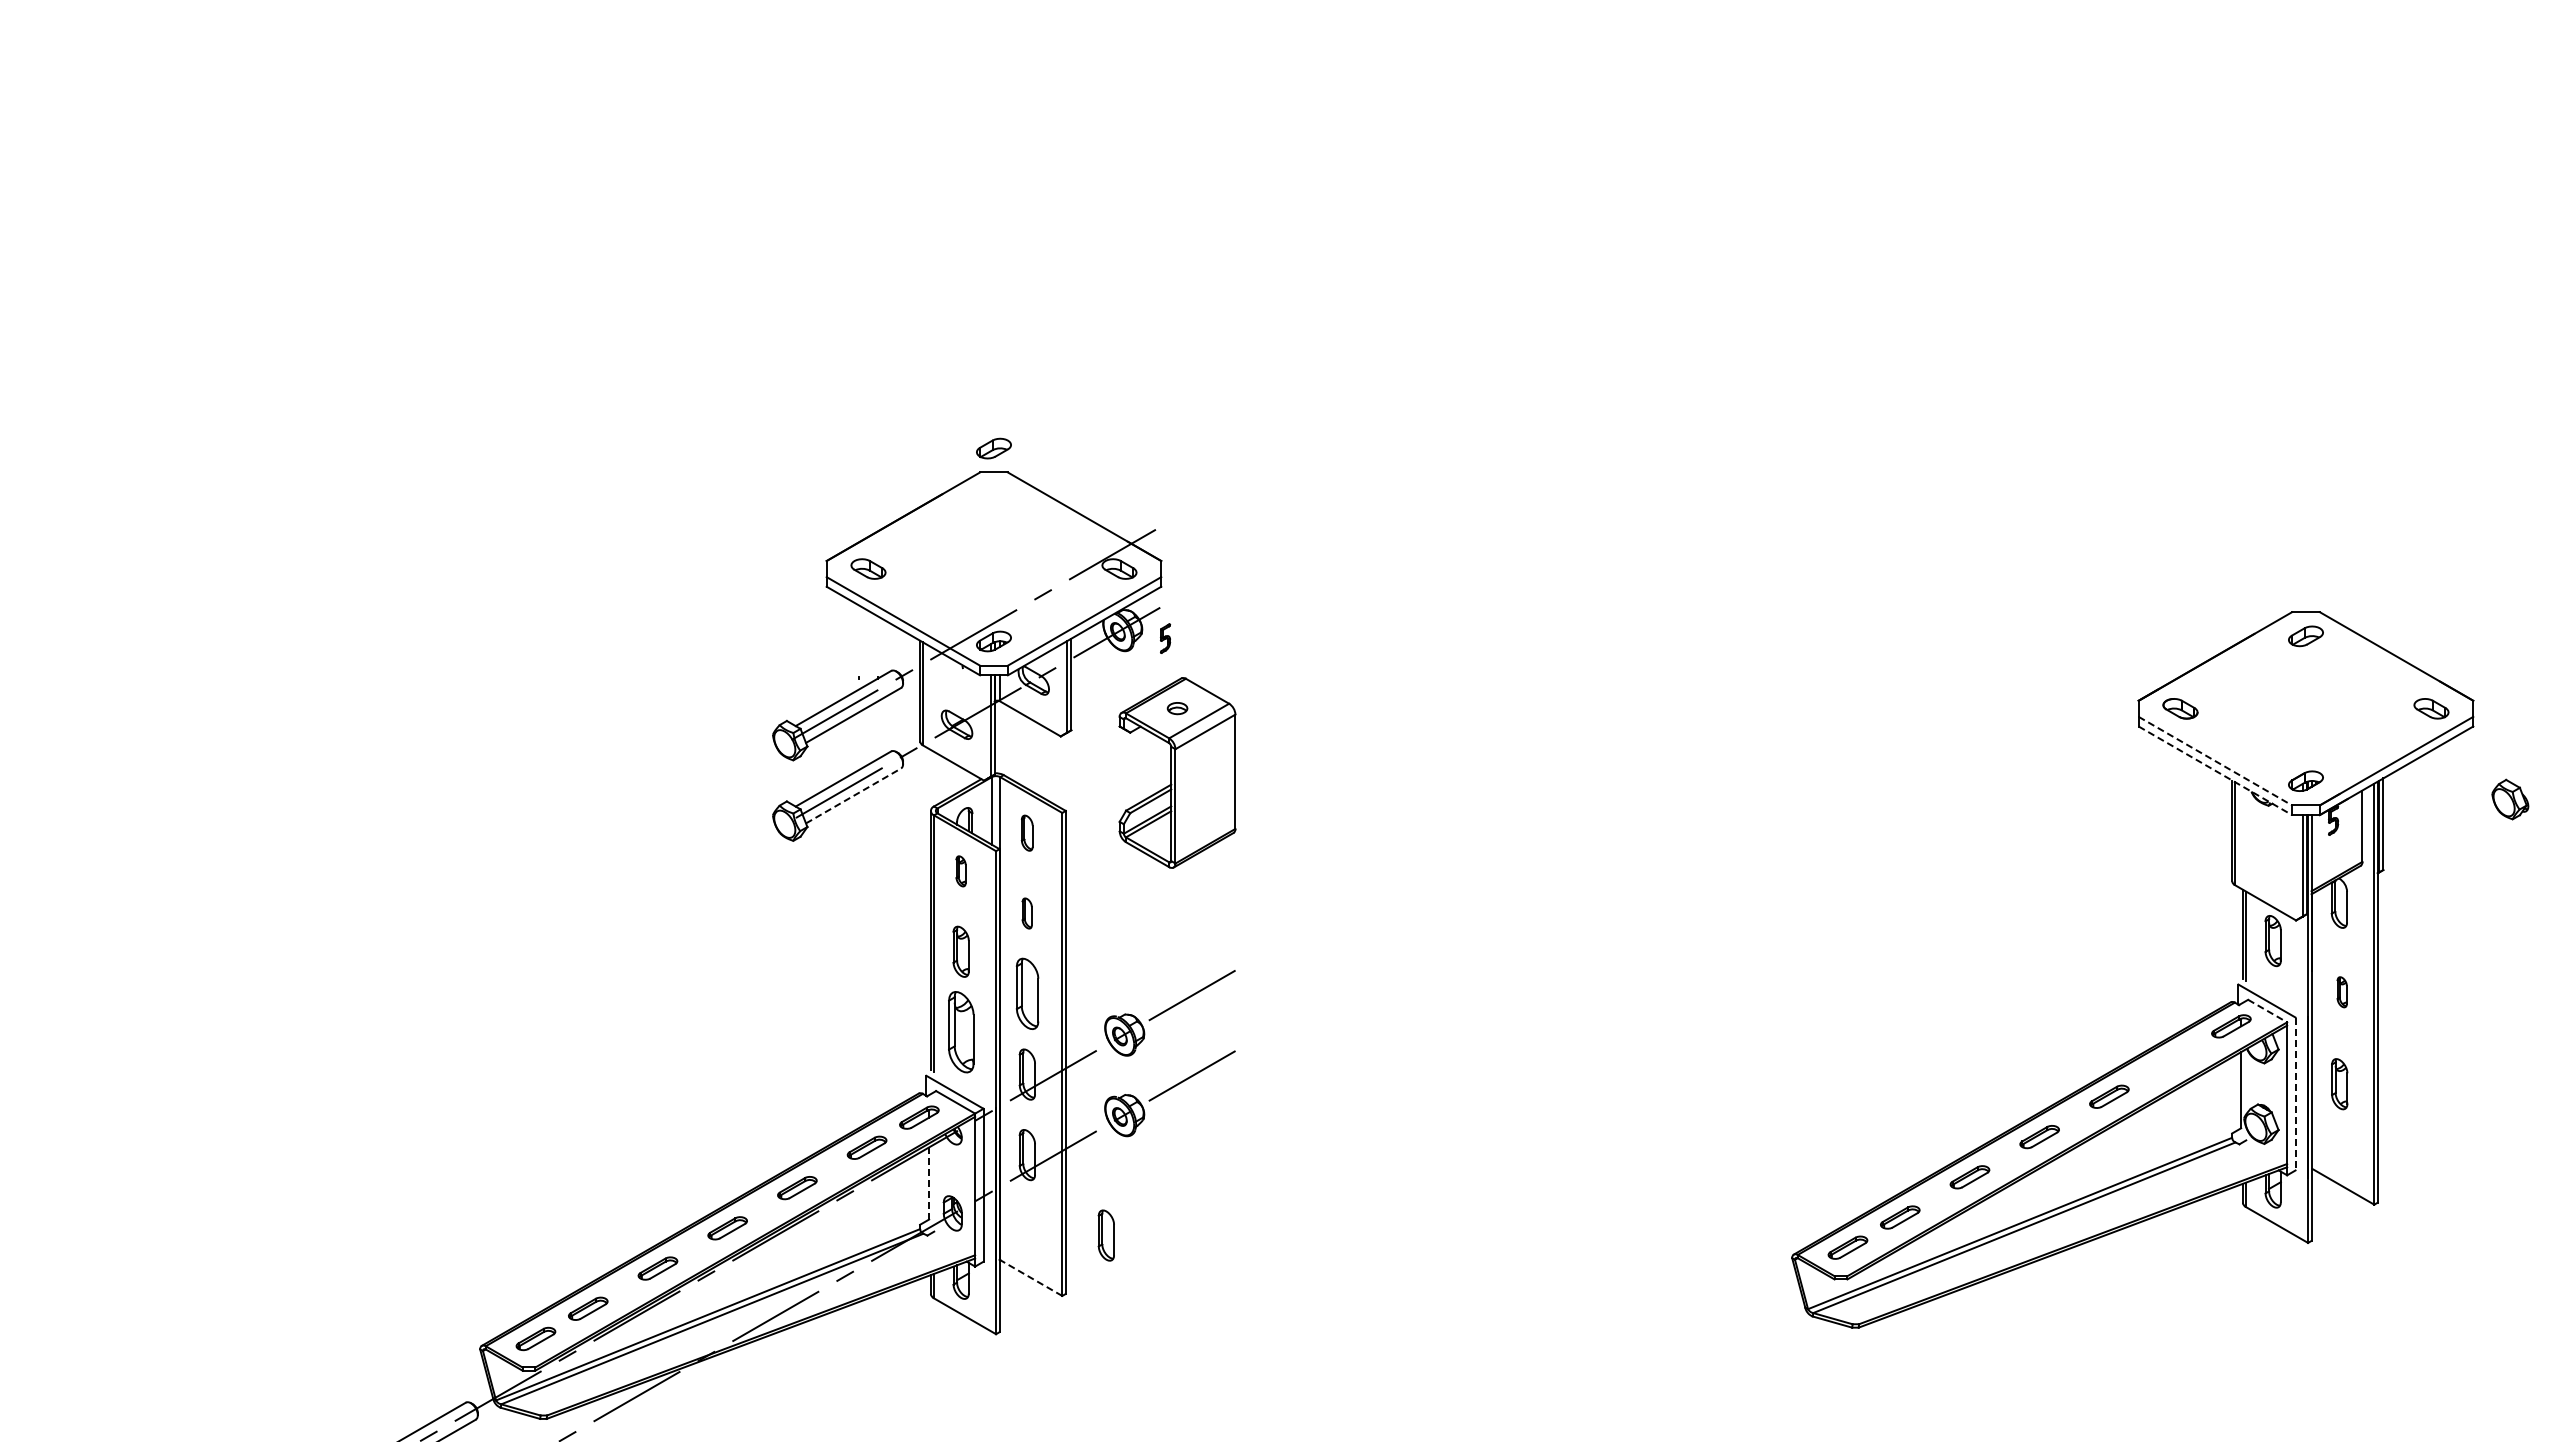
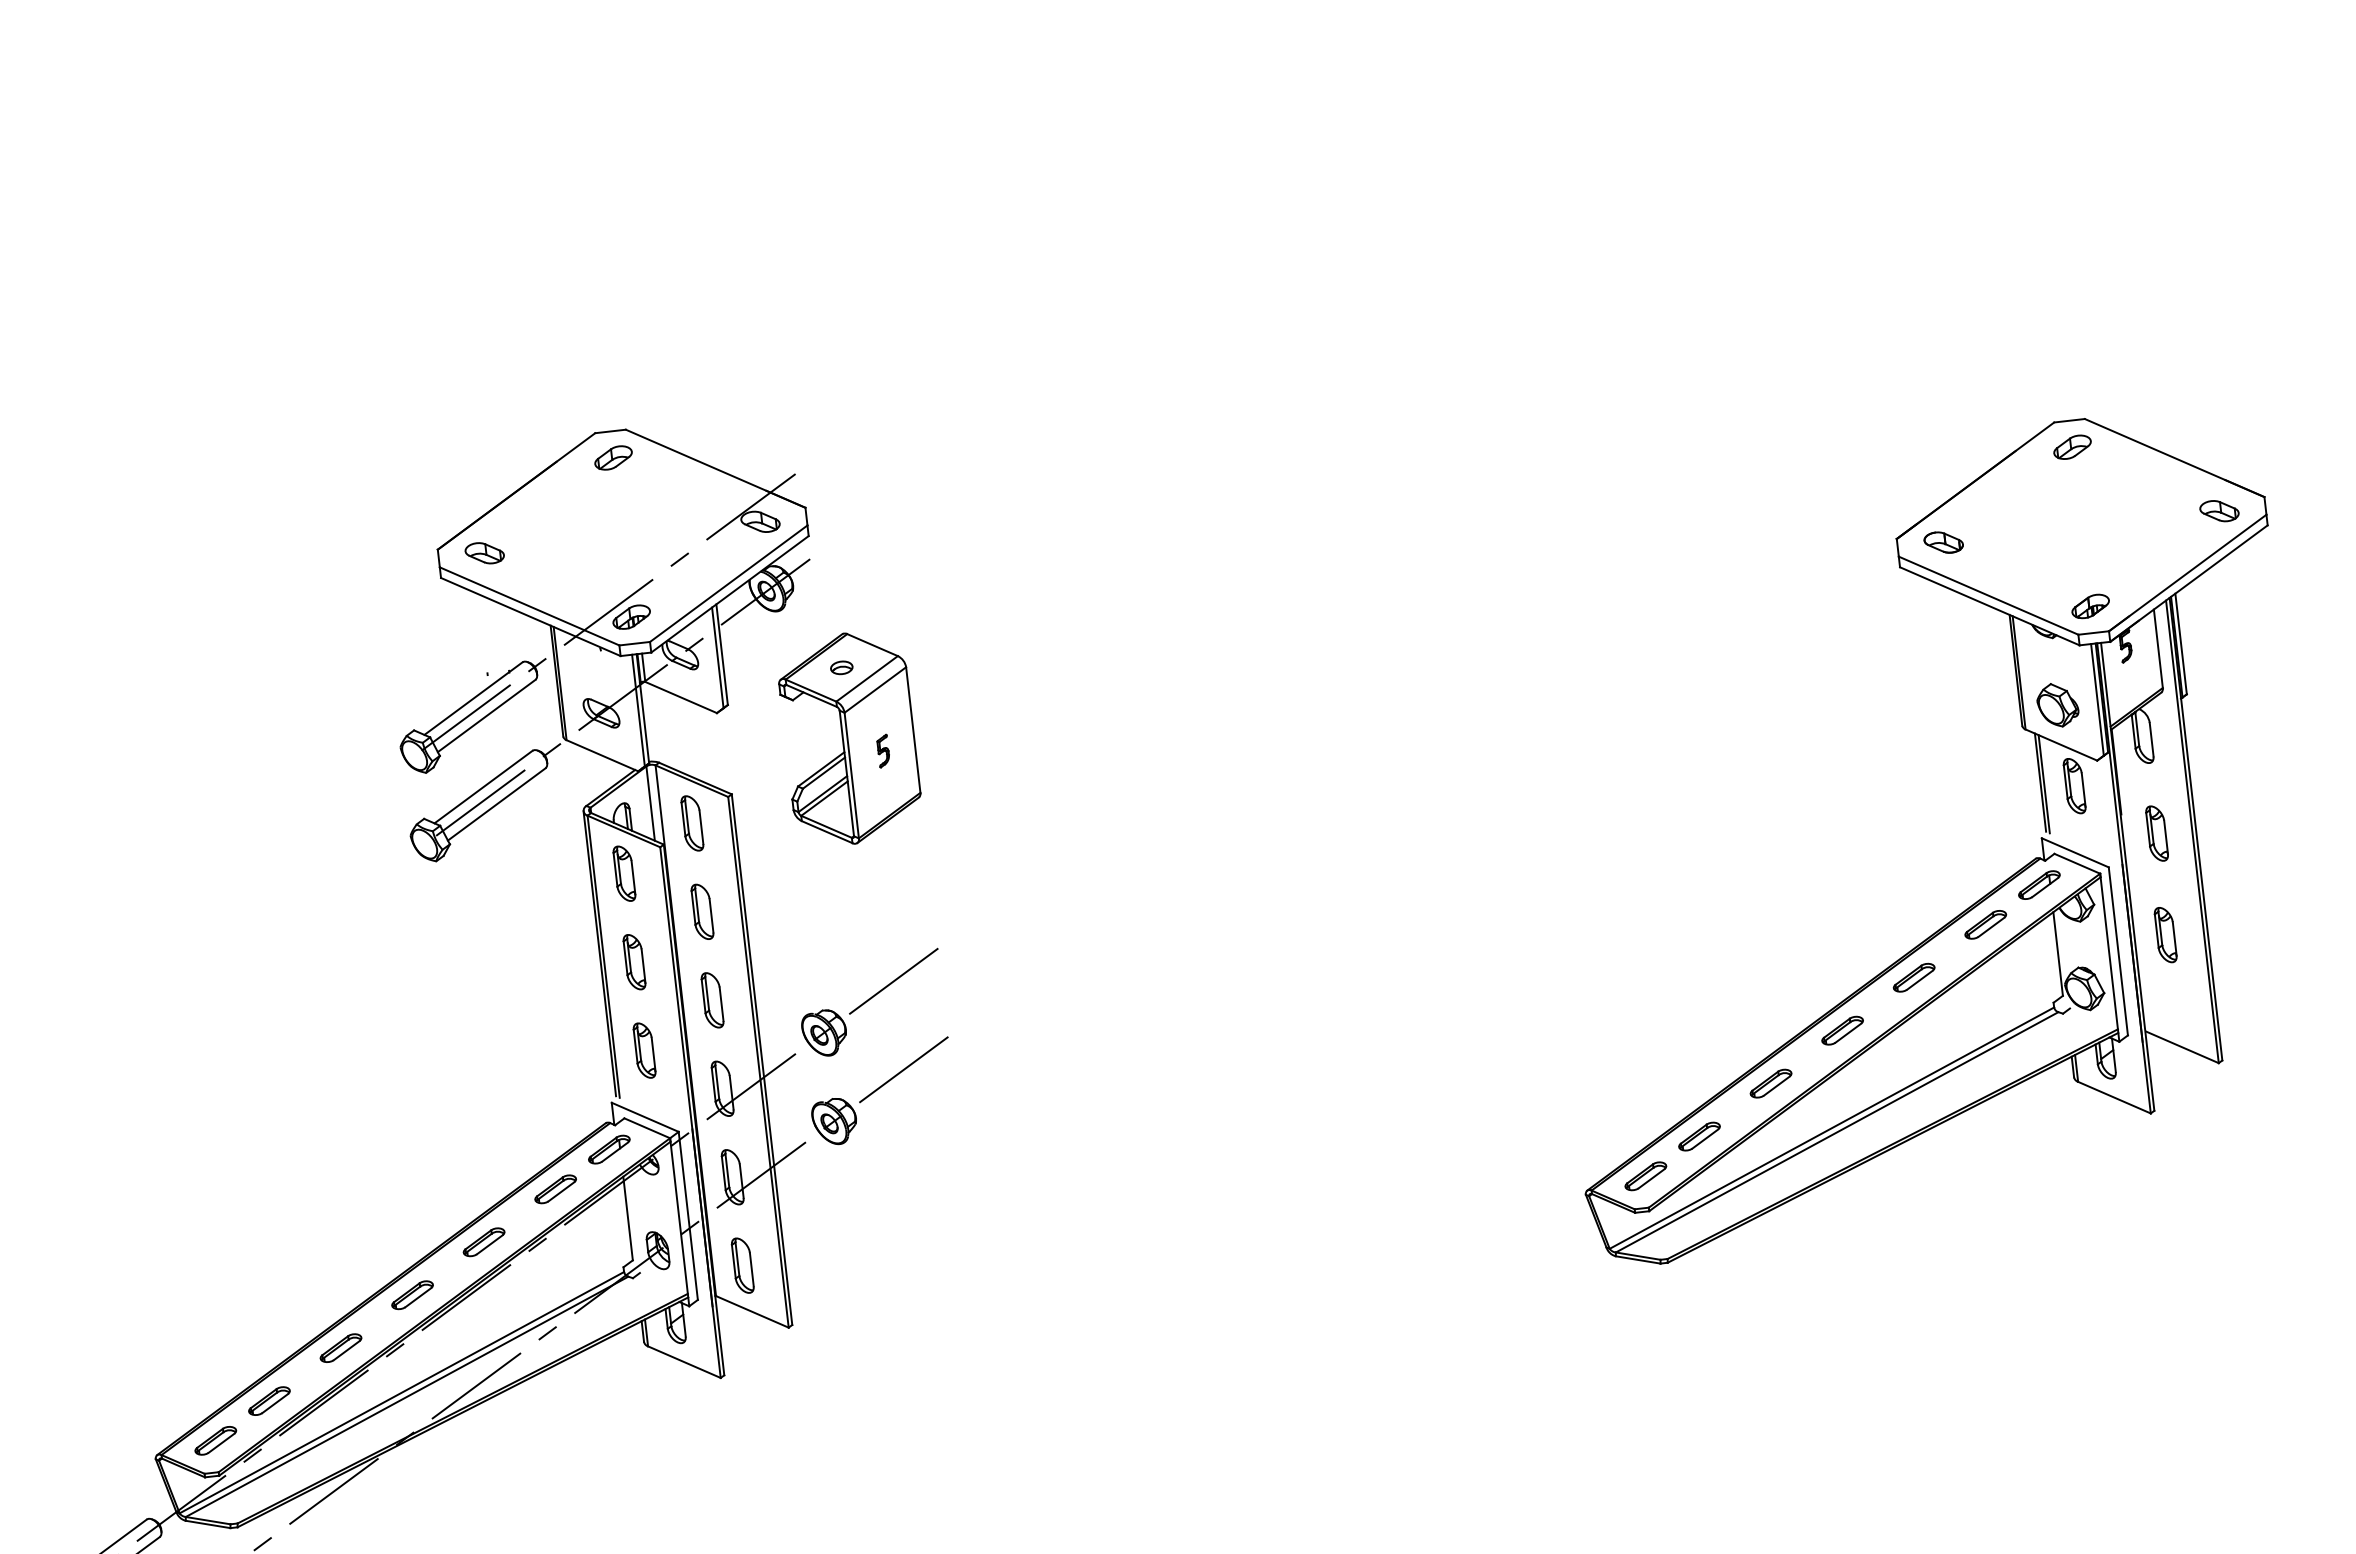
part: (993, 448) -> (613, 457), moved
part: (1165, 638) -> (883, 750), moved
line: (2215, 761) -> (1988, 596), dashed -> solid
line: (2215, 770) -> (1989, 605), dashed -> solid
line: (853, 795) -> (496, 803), dashed -> solid
part: (2510, 799) -> (2057, 705), moved
part: (1026, 833) -> (691, 824), size x1.43
part: (960, 871) -> (623, 874), size x1.67
part: (1026, 913) -> (701, 911), size x1.67
part: (2341, 992) -> (2156, 834), size x1.67
part: (1026, 994) -> (711, 1000), size x0.71
line: (2267, 1011) -> (2077, 864), dashed -> solid
part: (960, 1032) -> (643, 1050), size x0.62
part: (2178, 1056) -> (1985, 924), added
line: (2295, 1094) -> (2118, 951), dashed -> solid
line: (929, 1180) -> (628, 1217), dashed -> solid
part: (1105, 1235) -> (741, 1265), moved
line: (1031, 1278) -> (752, 1312), dashed -> solid

